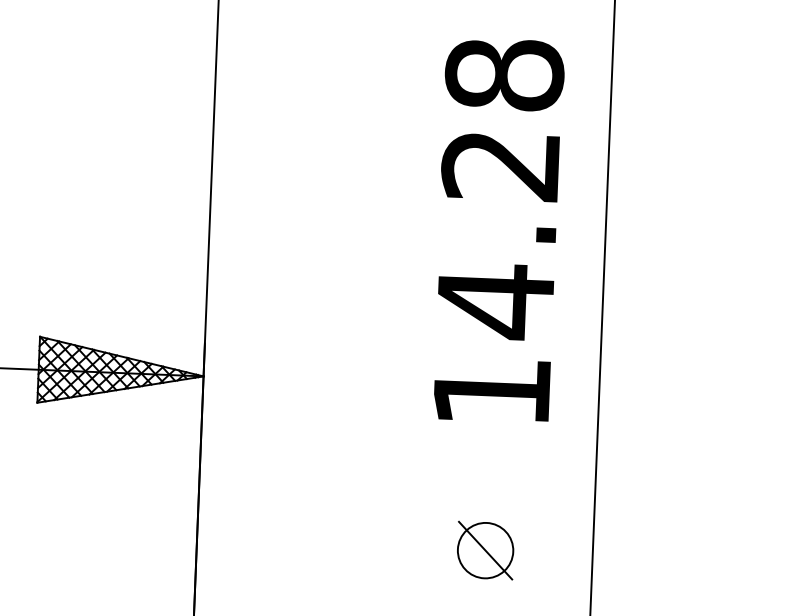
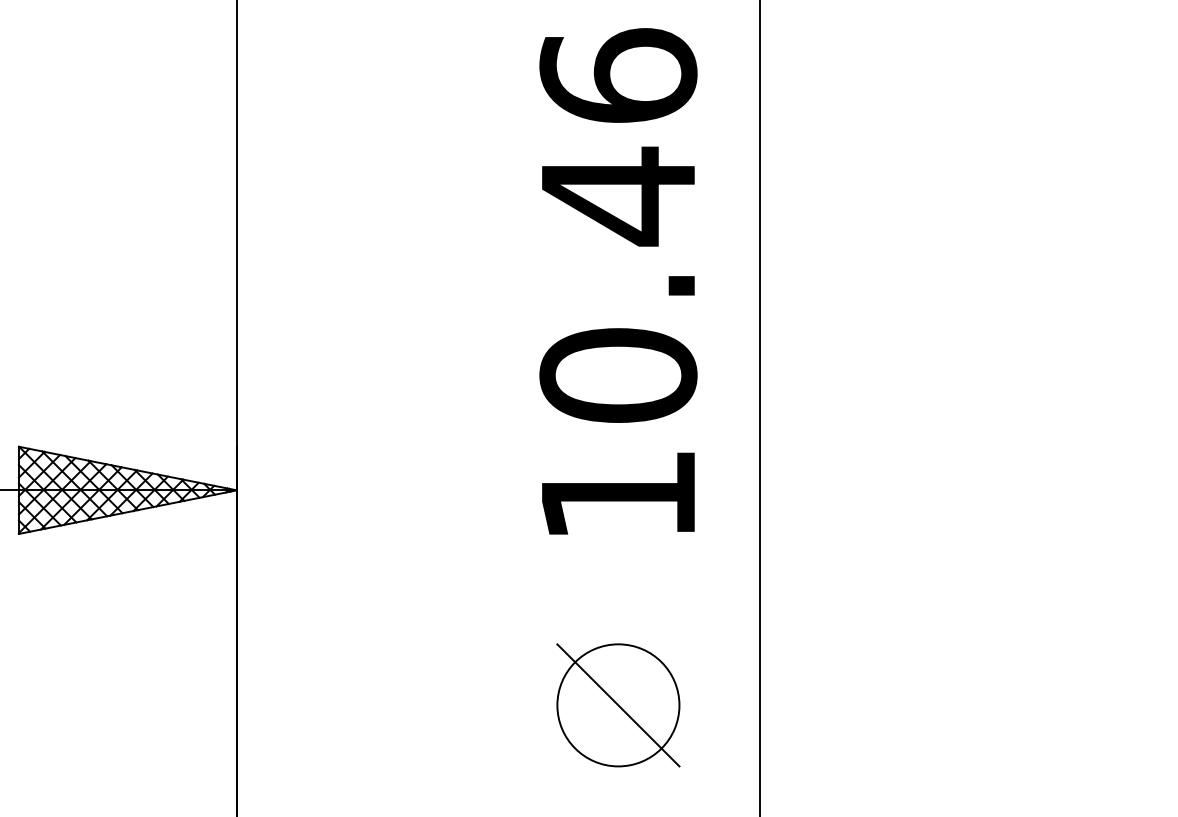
text: (500, 189) -> (618, 227), 14.28 -> 10.46
part: (485, 550) -> (618, 705), size x1.67

